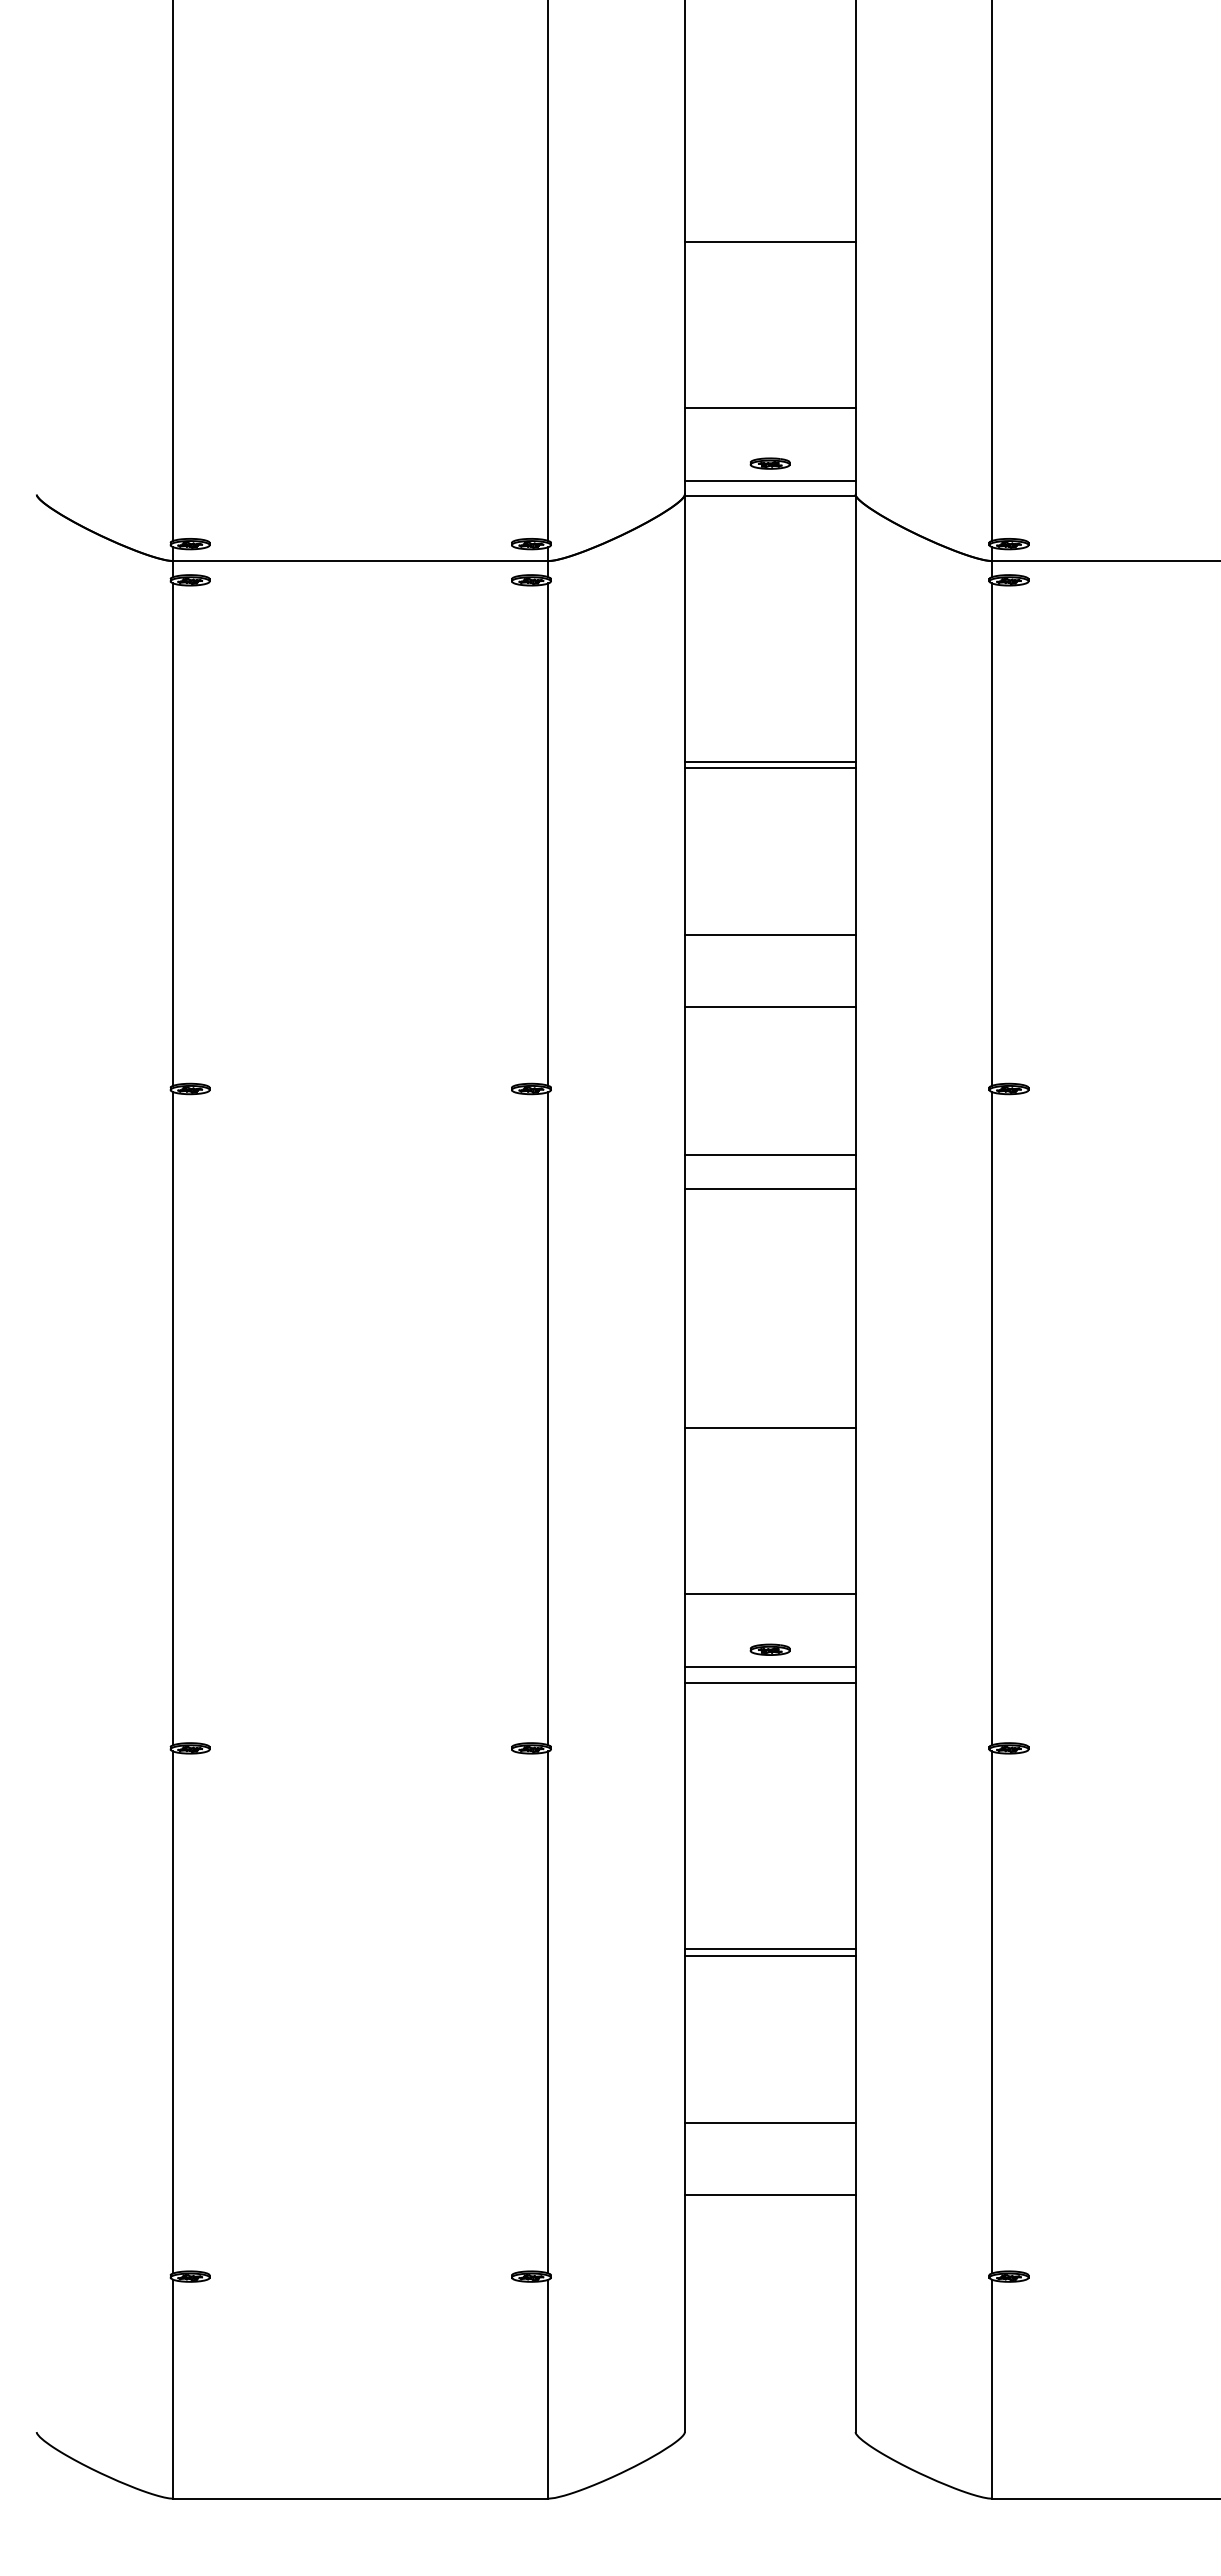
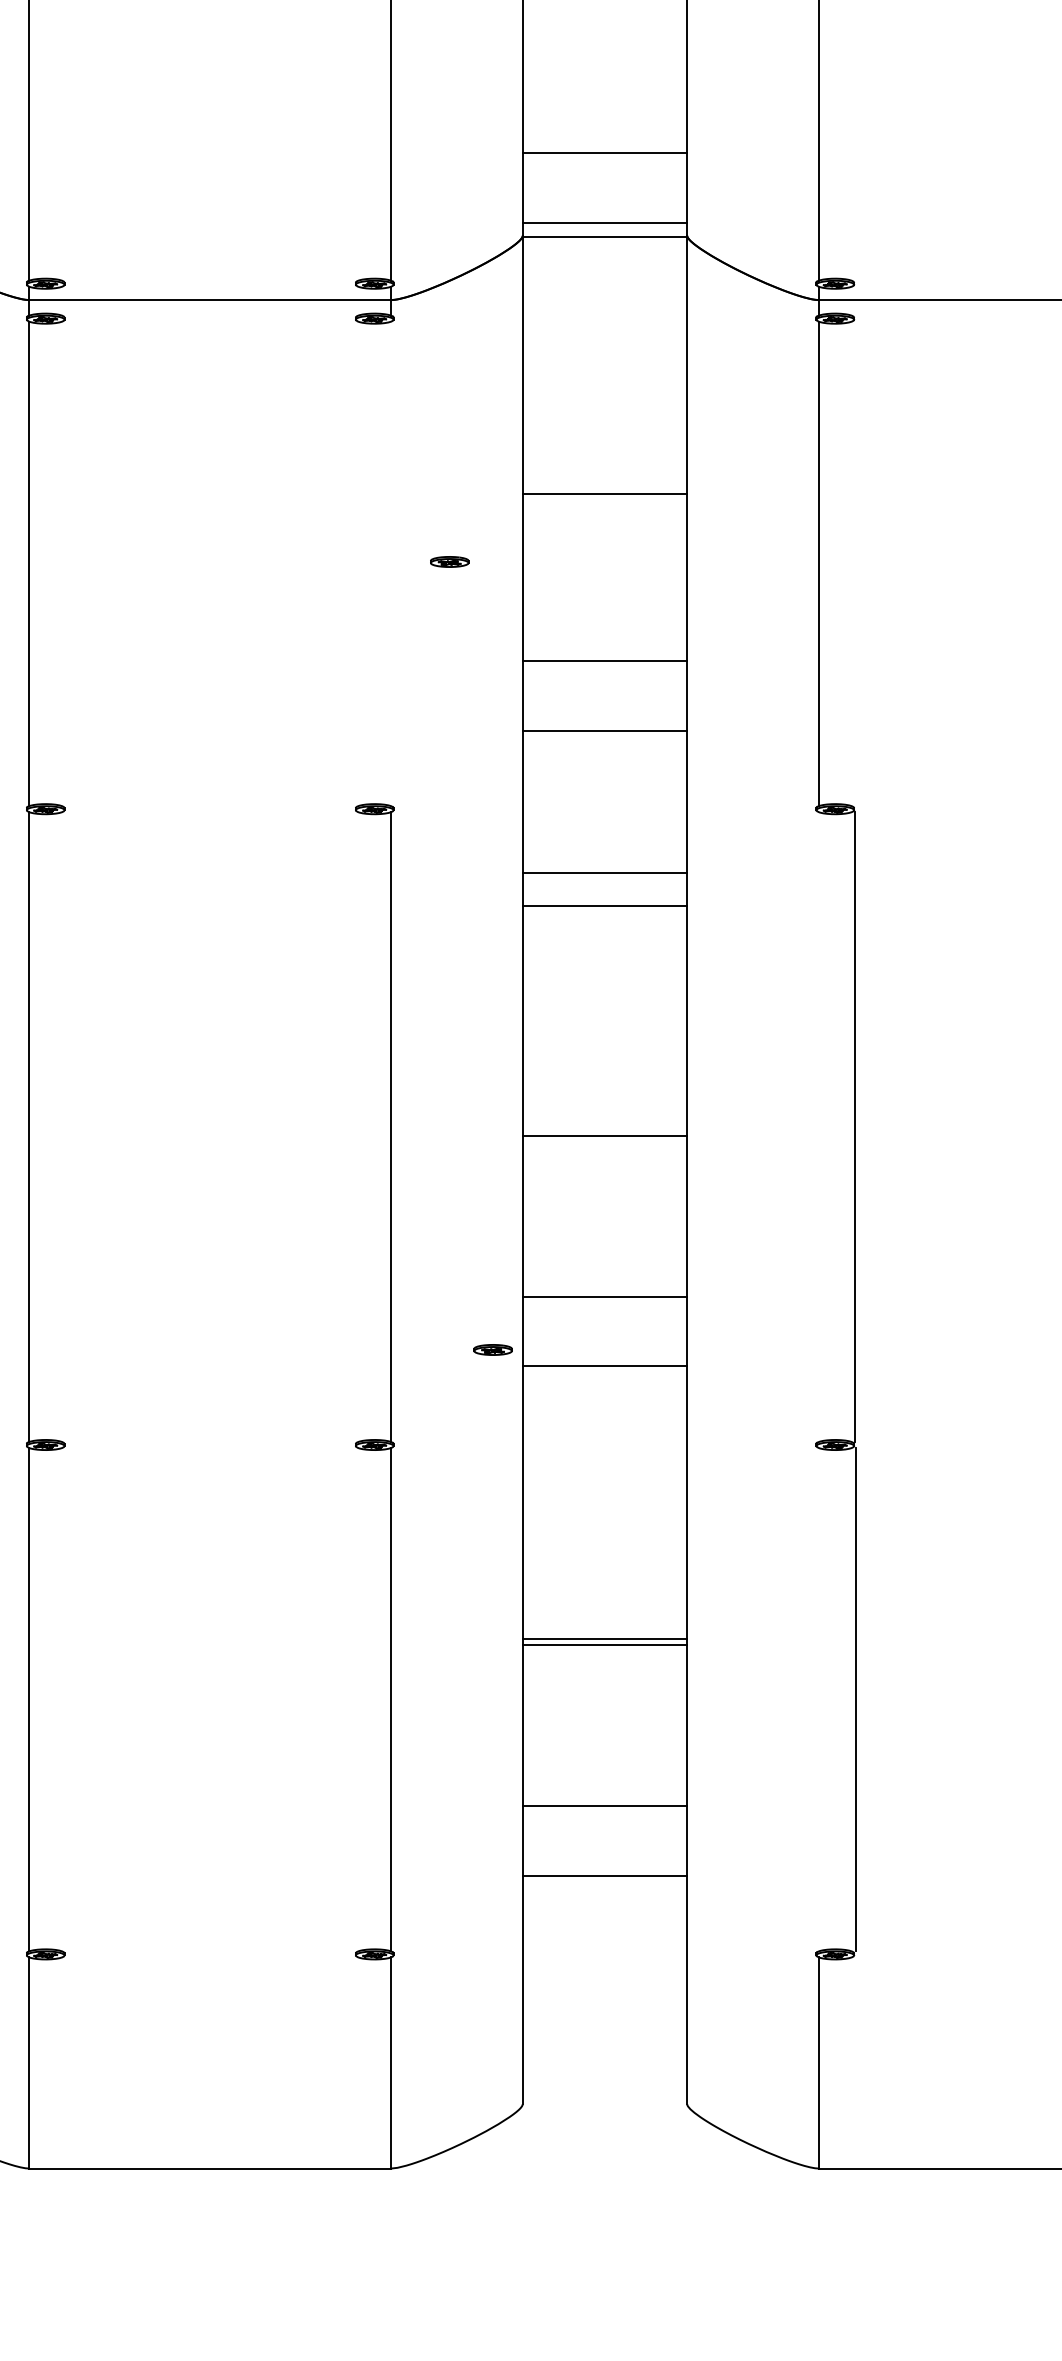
part: (769, 463) -> (449, 561), moved
line: (769, 768) -> (604, 500), removed
line: (548, 834) -> (391, 563), removed
line: (991, 1418) -> (854, 1126), moved
part: (769, 1649) -> (492, 1349), moved
line: (769, 1683) -> (604, 1382), removed
line: (991, 2012) -> (855, 1699), moved

